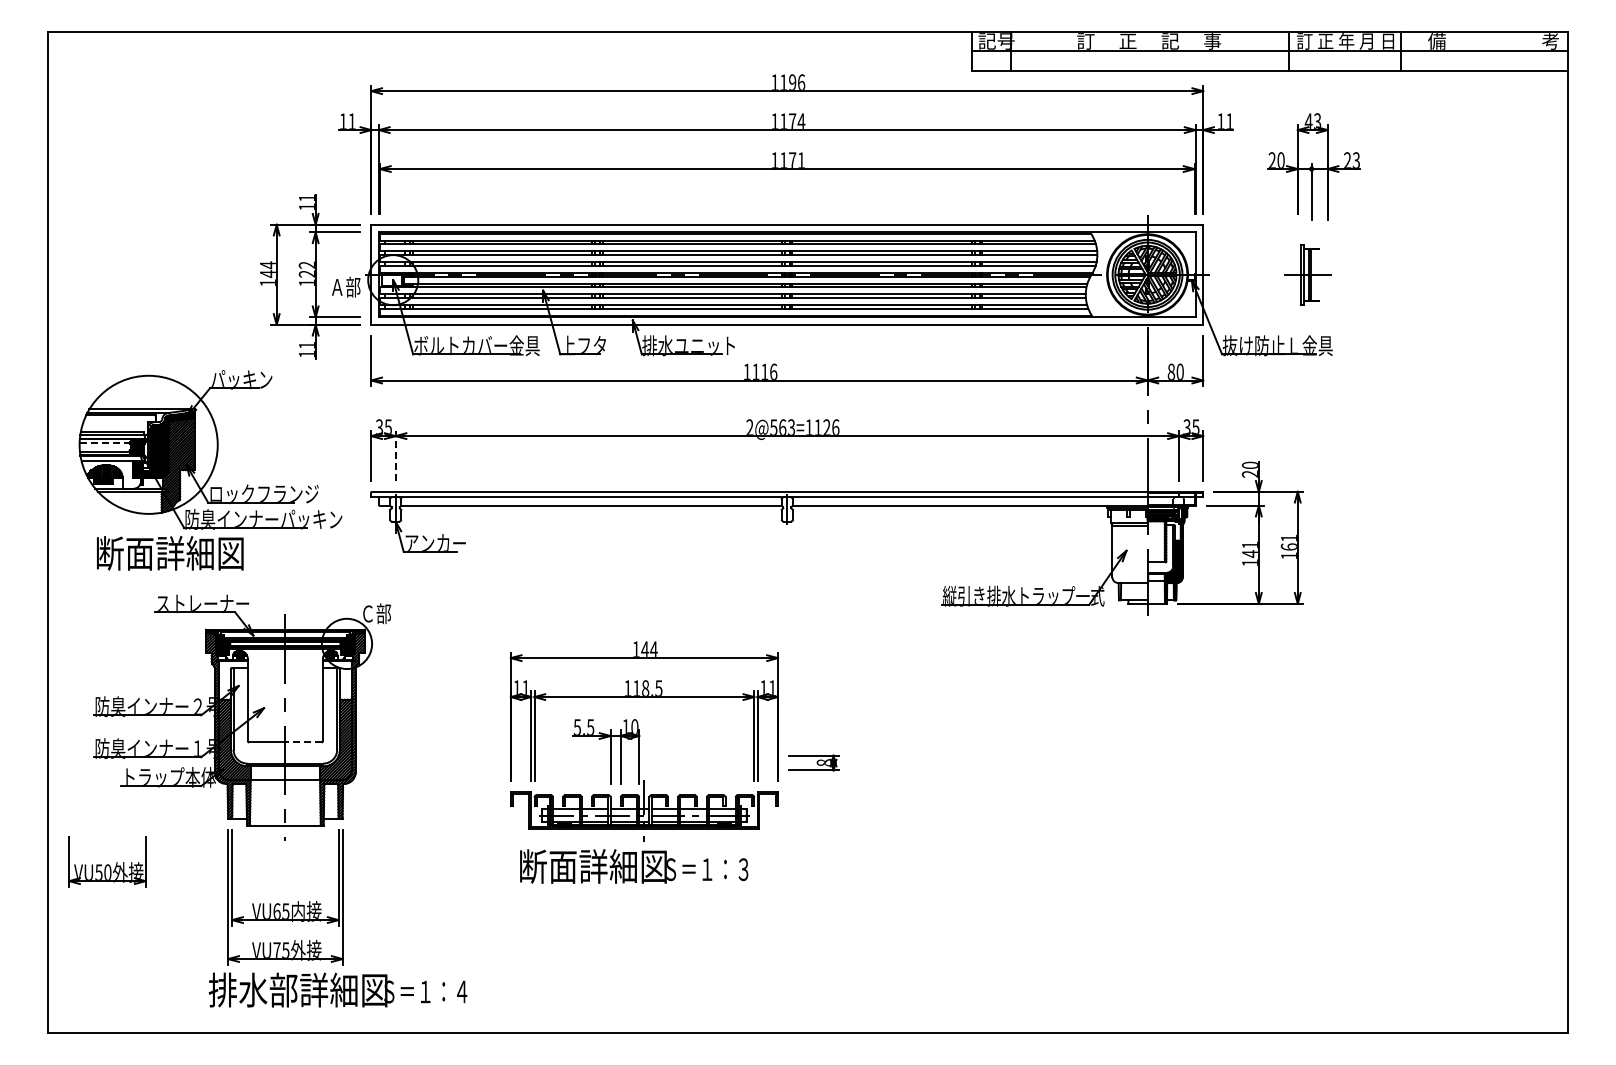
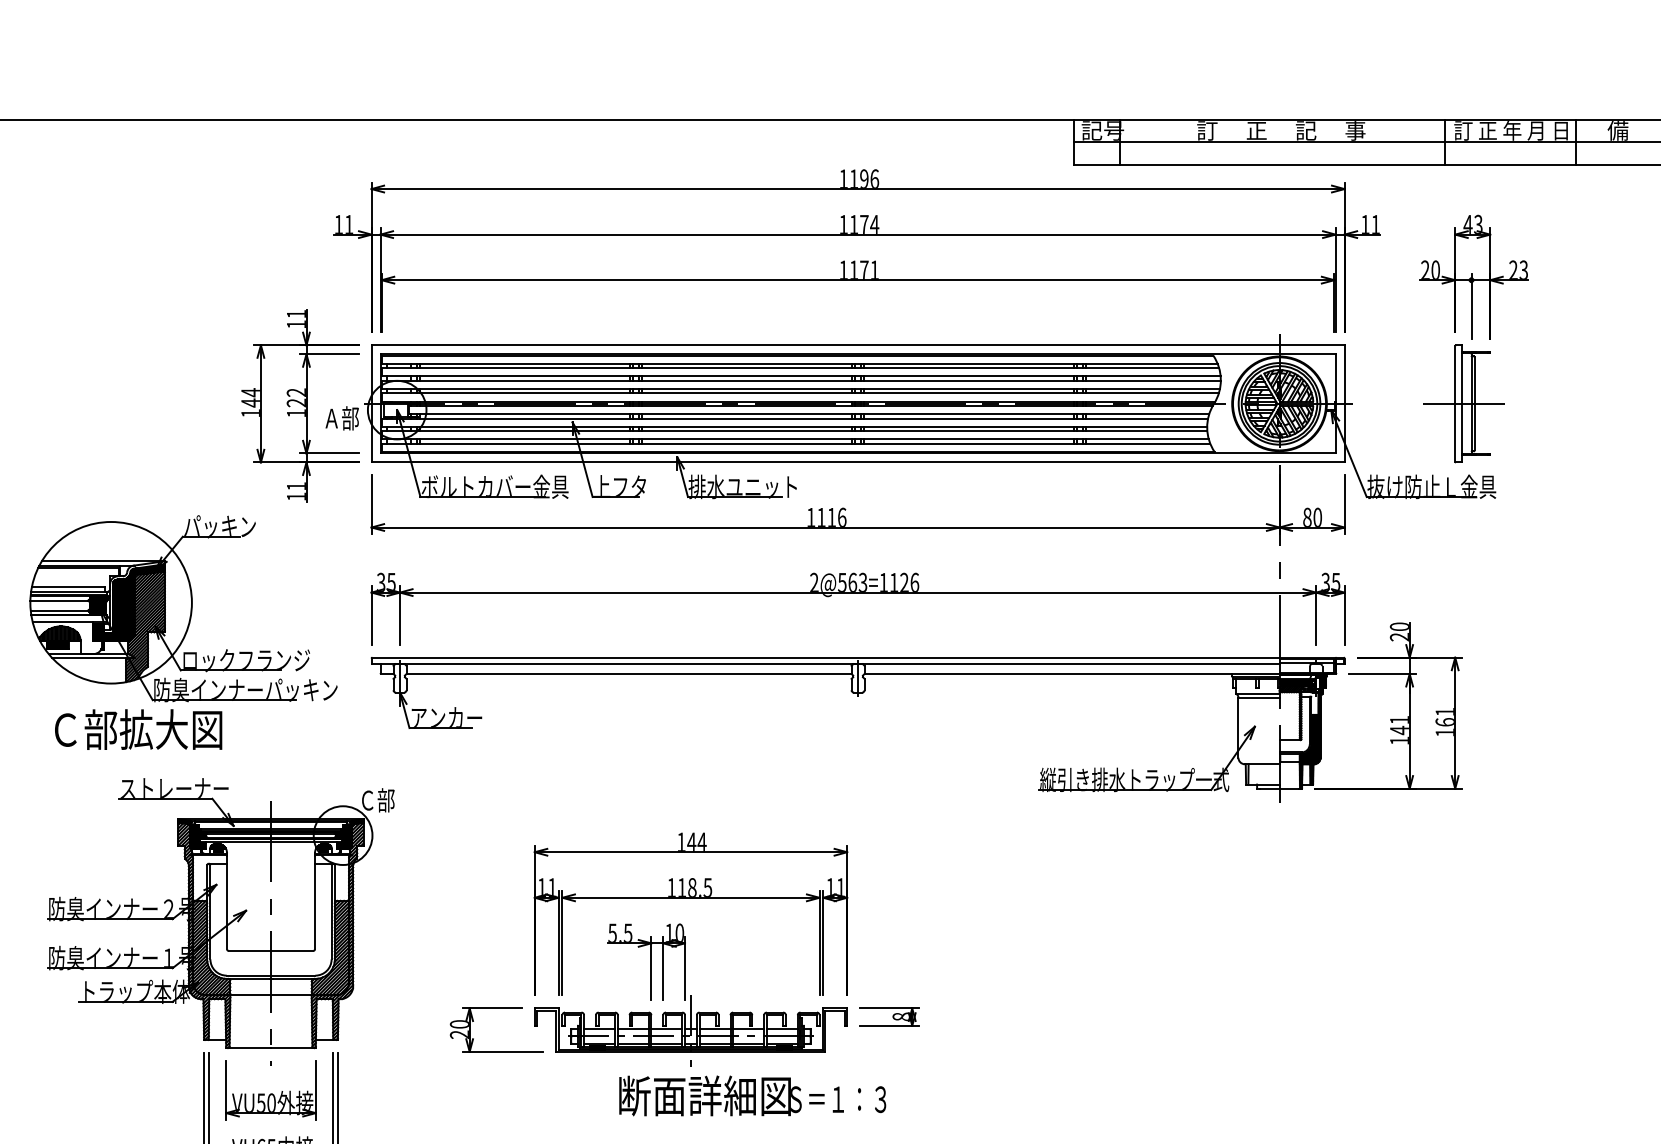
part: (1304, 274) -> (1463, 403), size x1.67
line: (104, 443) -> (59, 601), dashed -> solid
line: (395, 455) -> (399, 615), dashed -> solid
text: (155, 552) -> (119, 728), 断面詳細図 -> Ｃ部拡大図
line: (302, 742) -> (291, 950), dashed -> solid
part: (813, 762) -> (888, 1016), moved
part: (478, 792) -> (496, 1009), added
part: (107, 861) -> (271, 1090), moved
text: (634, 866) -> (753, 1095), moved

